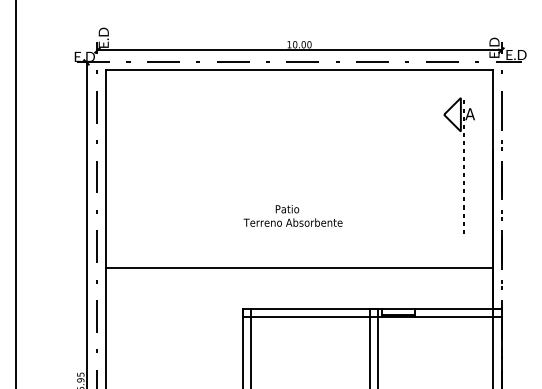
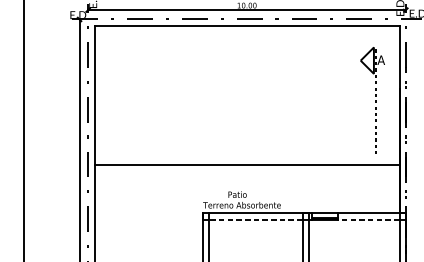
text: (292, 215) -> (241, 199), moved
line: (299, 268) -> (247, 165), moved
line: (310, 316) -> (255, 219), solid -> dashed
line: (453, 316) -> (368, 219), solid -> dashed

